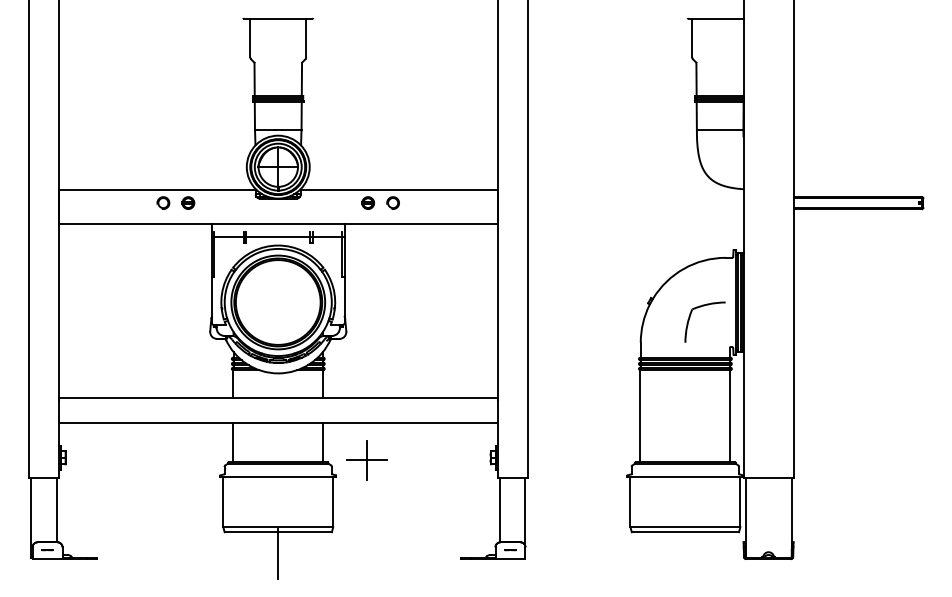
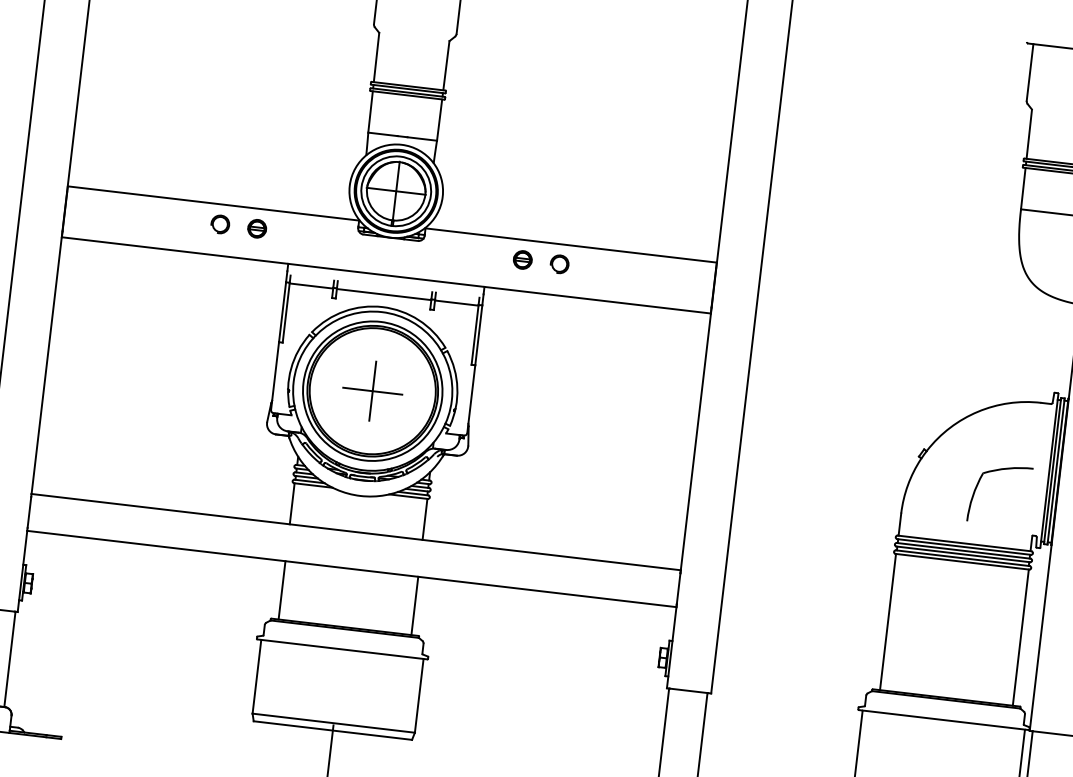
part: (366, 460) -> (371, 391), moved

